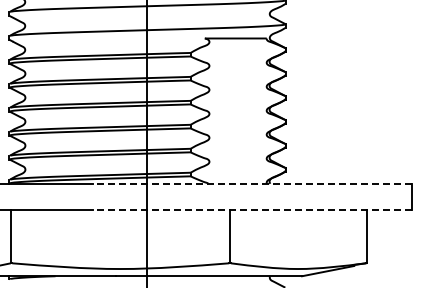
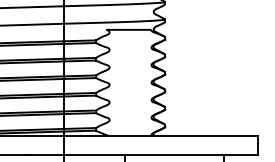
line: (251, 183) -> (140, 135), dashed -> solid
line: (251, 210) -> (140, 155), dashed -> solid

